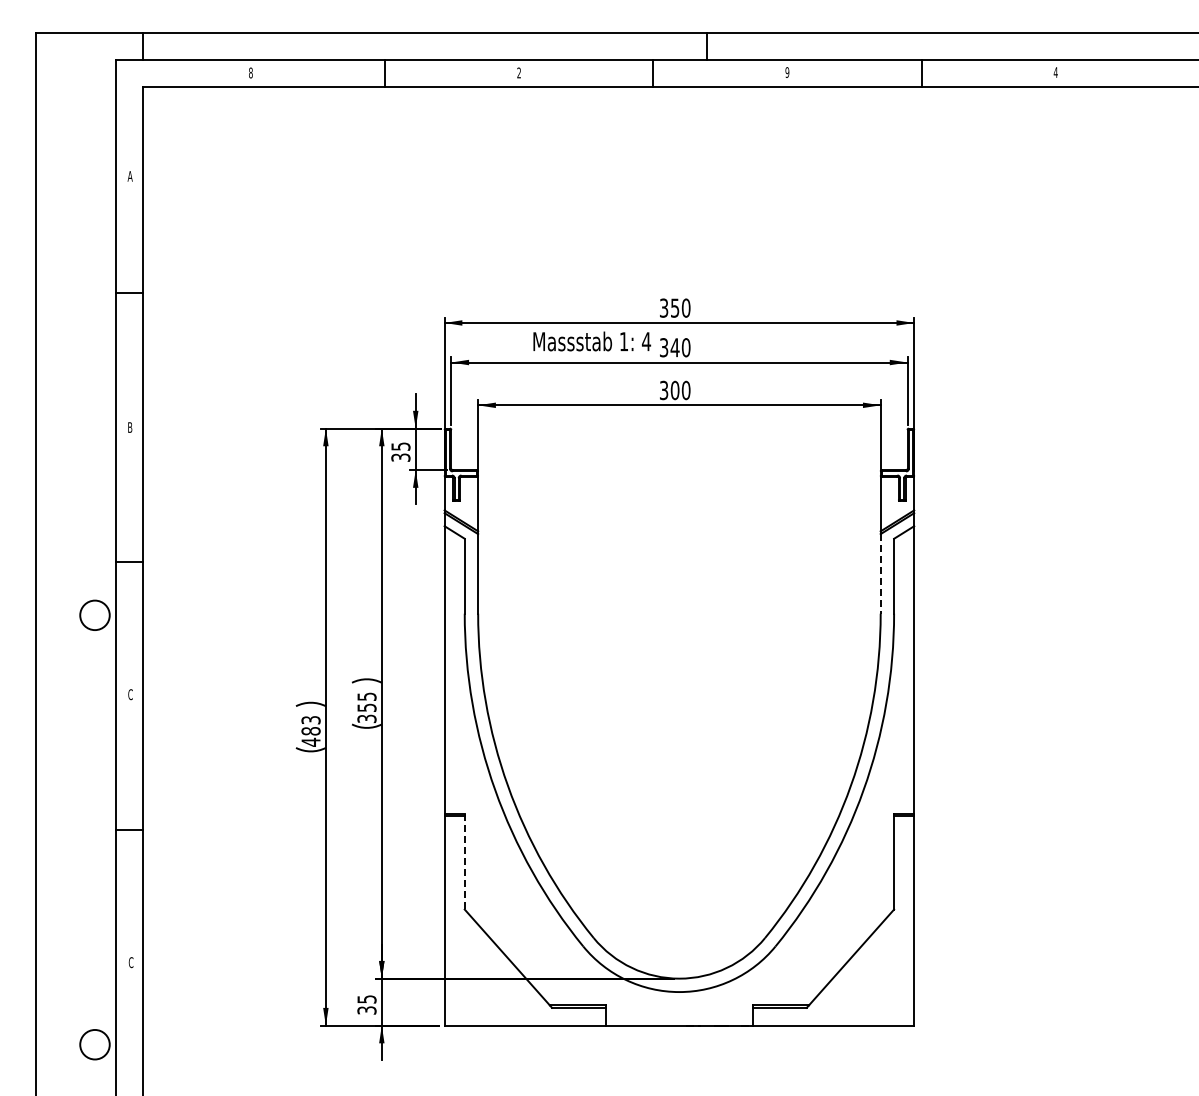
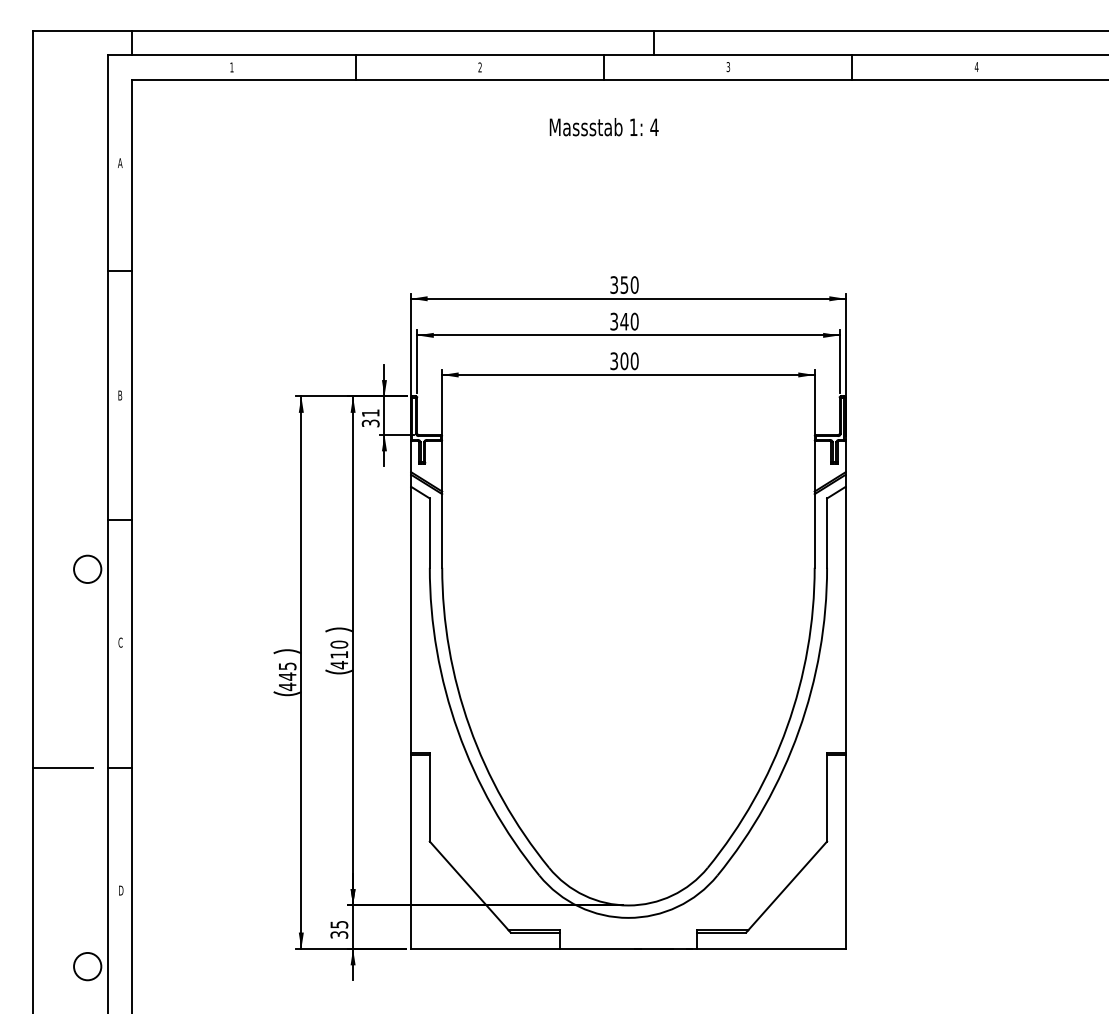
text: (250, 72) -> (231, 67), 8 -> 1
text: (787, 72) -> (728, 67), 9 -> 3
text: (592, 341) -> (604, 127), moved
text: (400, 446) -> (370, 413), 35 -> 31
line: (880, 573) -> (814, 530), dashed -> solid
text: (366, 707) -> (338, 654), 355 -> 410
text: (310, 725) -> (287, 671), 483 -> 445
line: (67, 830) -> (62, 768), added
line: (464, 861) -> (429, 797), dashed -> solid
text: (130, 962) -> (120, 890), C -> D

